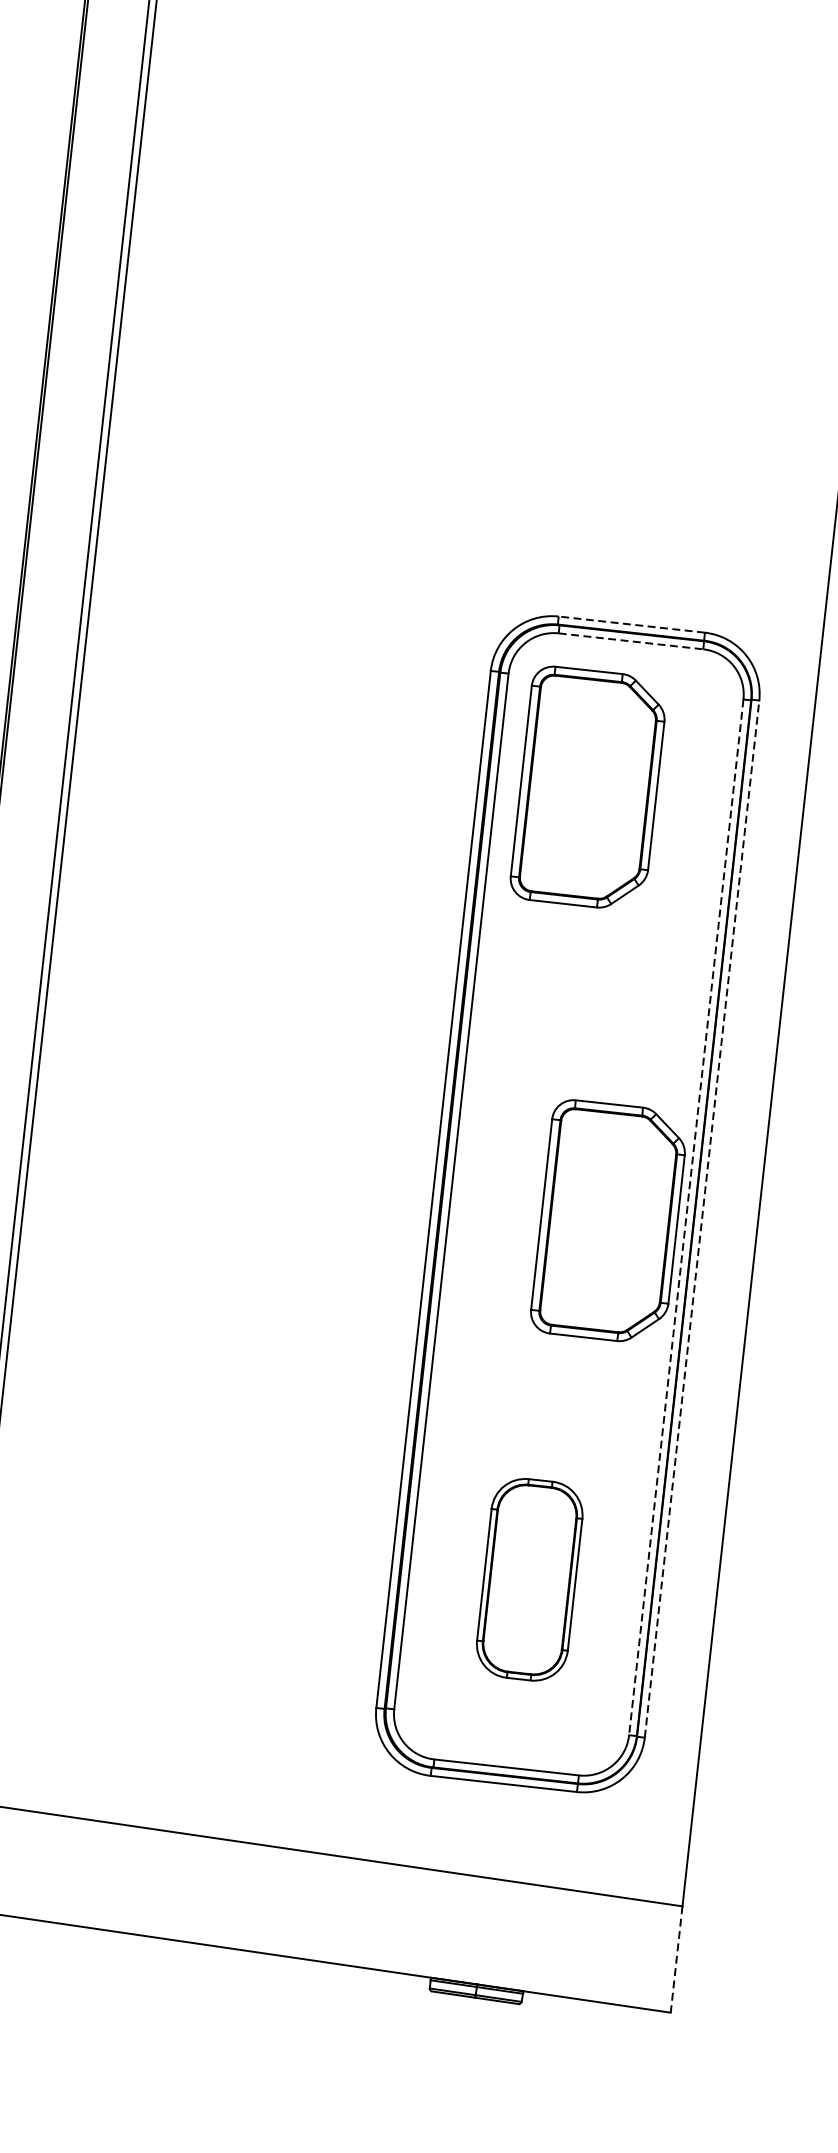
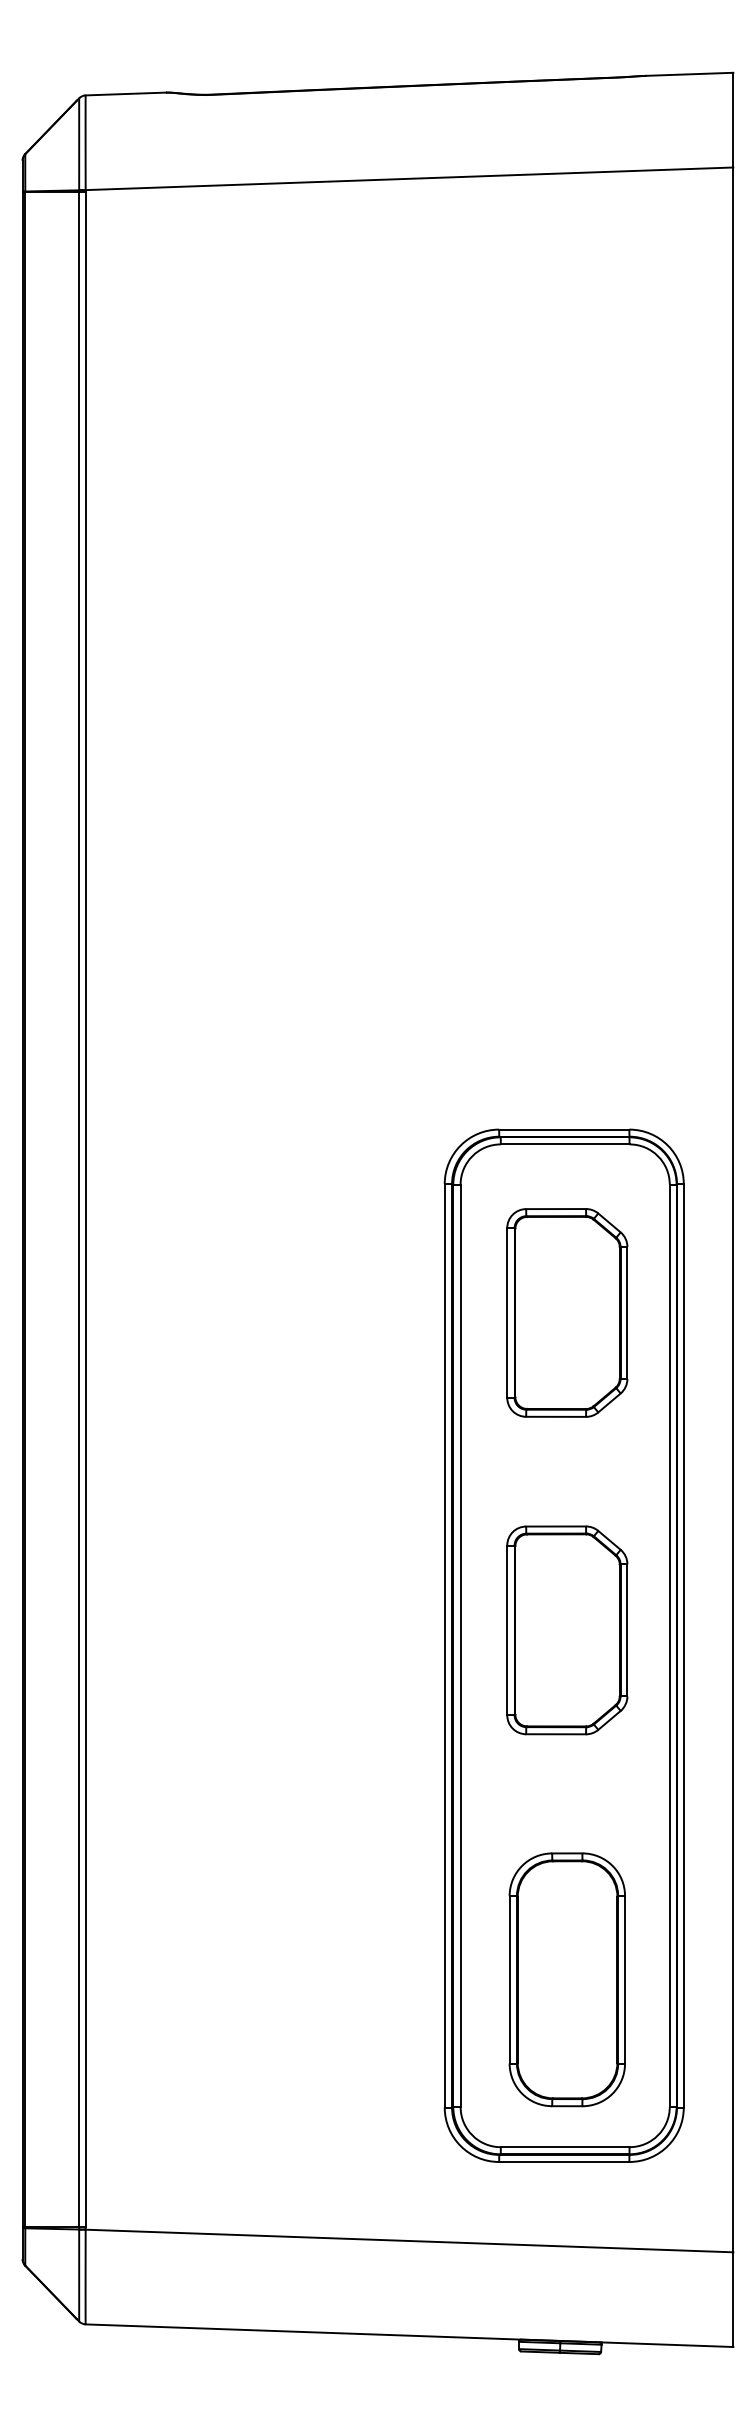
line: (630, 624) -> (563, 1129), dashed -> solid
line: (631, 641) -> (565, 1144), dashed -> solid
part: (589, 787) -> (567, 1312), moved
line: (685, 1218) -> (669, 1646), dashed -> solid
line: (701, 1218) -> (683, 1645), dashed -> solid
part: (609, 1222) -> (567, 1630), moved
part: (528, 1579) -> (566, 1979), size x1.43
line: (676, 1960) -> (733, 2300), dashed -> solid

